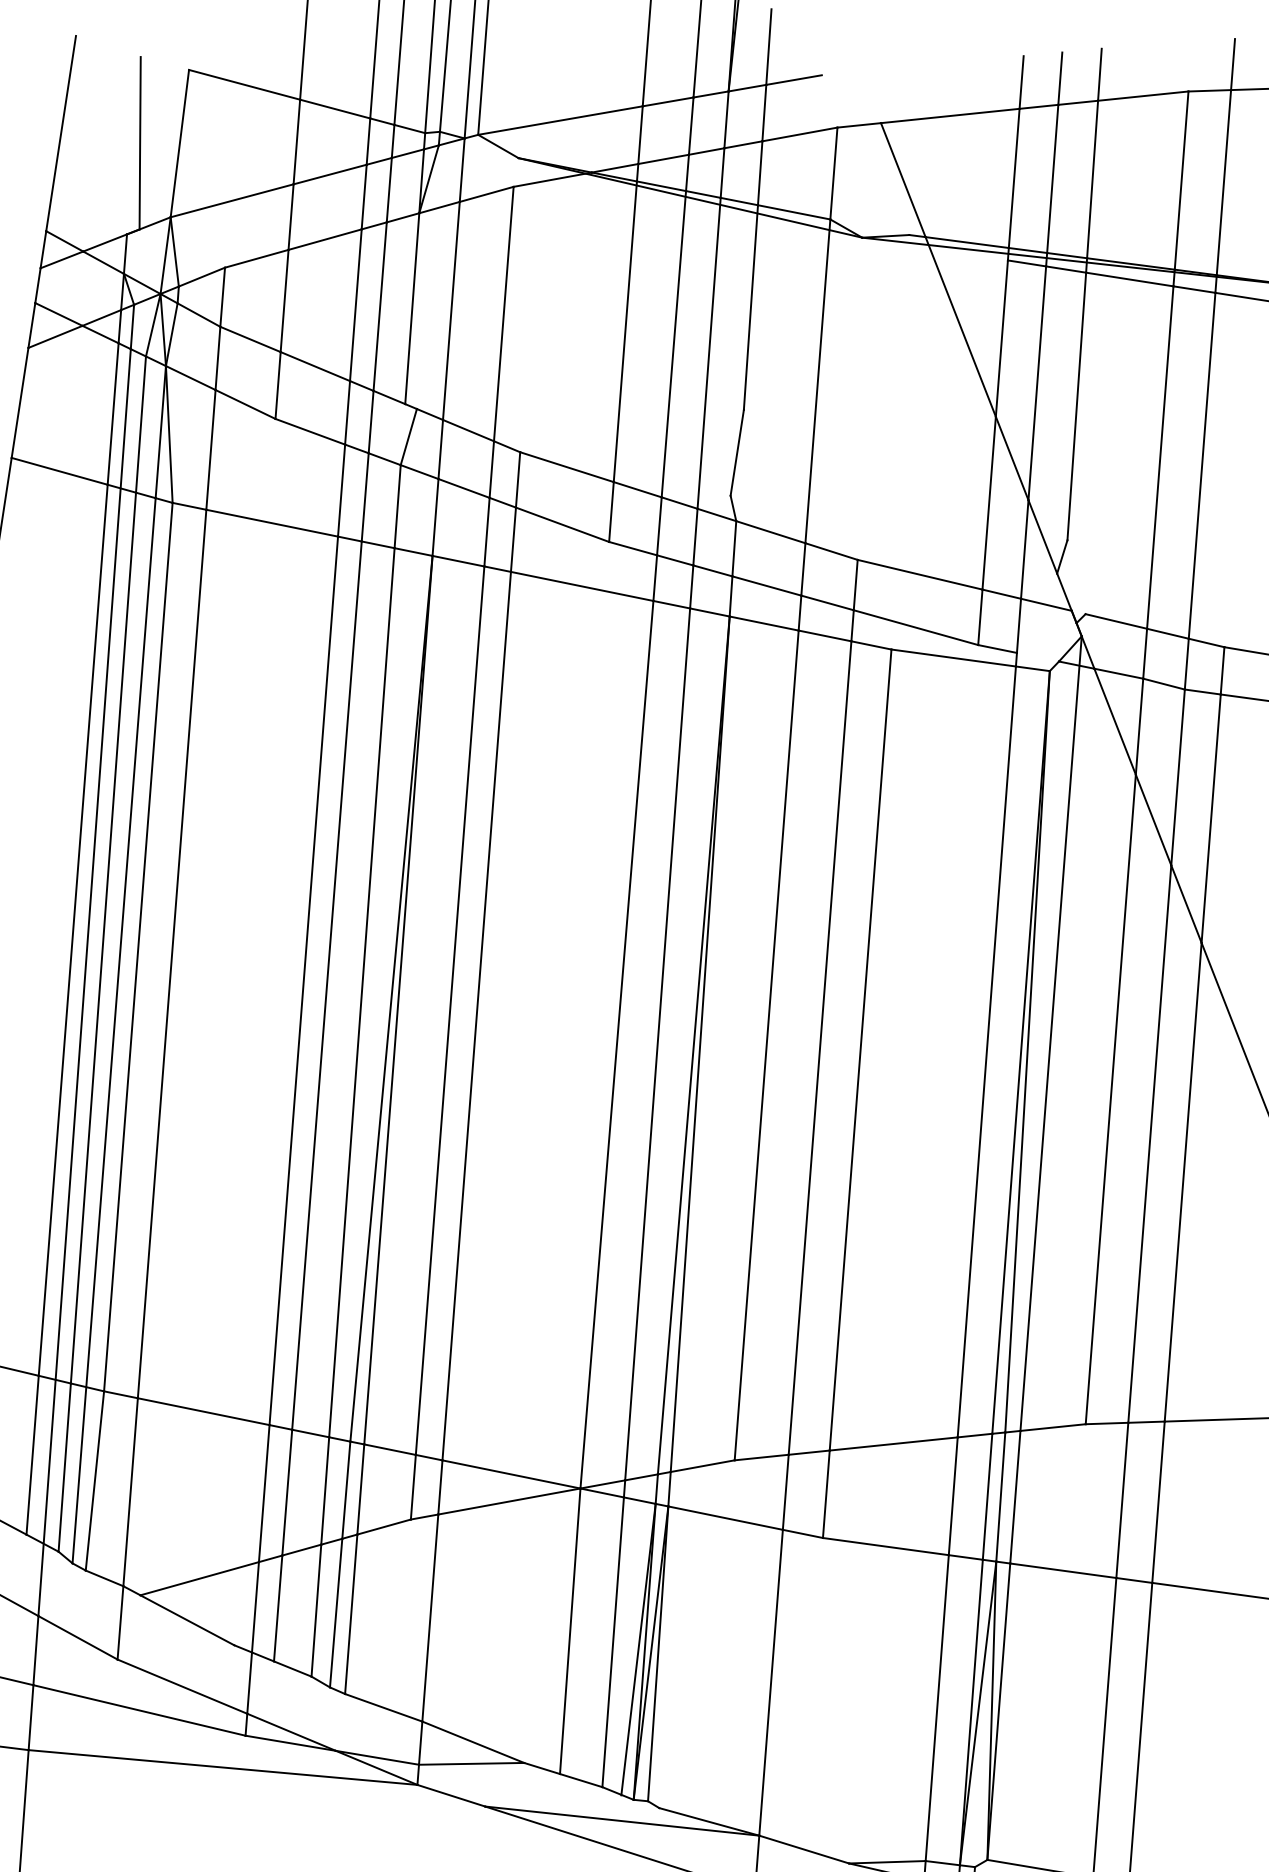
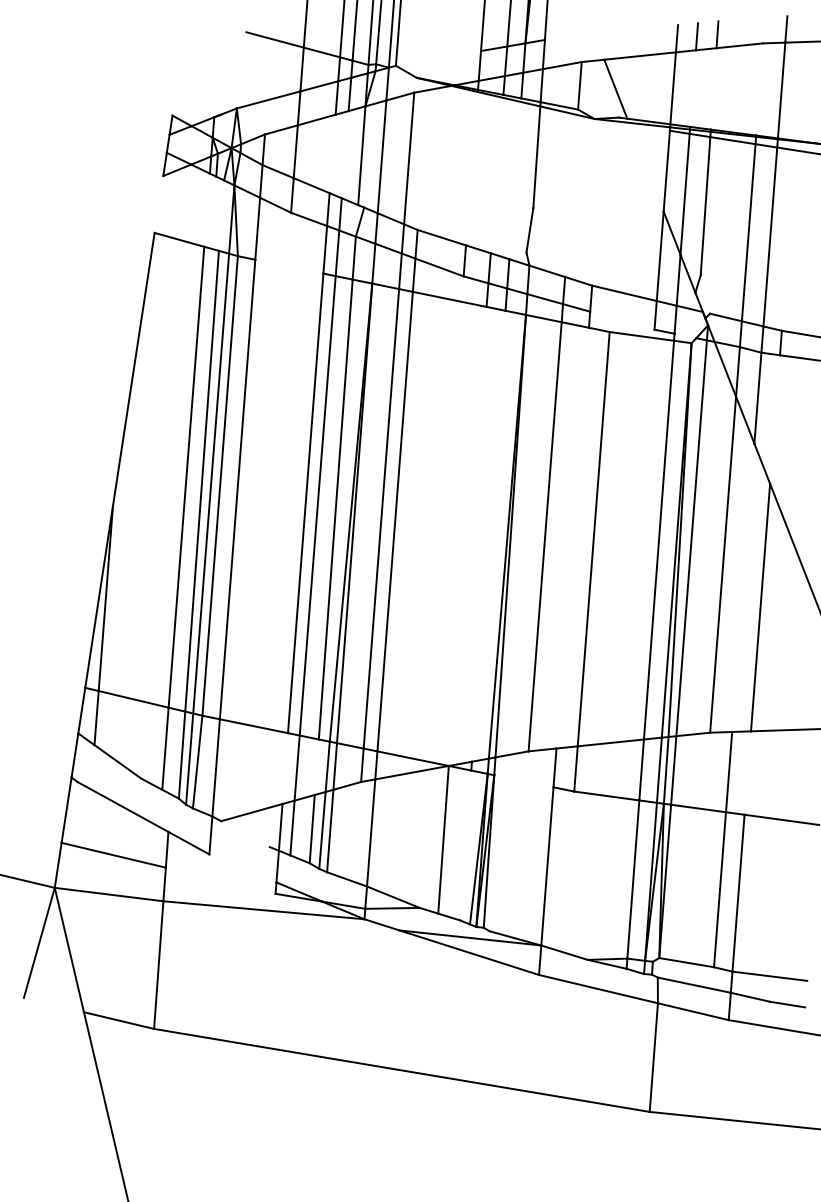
line: (792, 78) -> (558, 36), removed
line: (560, 120) -> (438, 58), removed
line: (59, 132) -> (179, 64), removed
line: (139, 141) -> (220, 69), removed
line: (179, 143) -> (241, 70), removed
line: (1051, 178) -> (692, 88), removed
line: (1092, 178) -> (713, 88), removed
line: (1181, 180) -> (759, 89), removed
line: (355, 304) -> (332, 153), removed
line: (378, 306) -> (344, 154), removed
line: (960, 325) -> (645, 164), removed
line: (626, 331) -> (472, 167), removed
line: (672, 343) -> (496, 173), removed
line: (709, 352) -> (515, 178), removed
line: (817, 381) -> (571, 193), removed
line: (19, 402) -> (158, 204), removed
line: (111, 412) -> (206, 209), removed
line: (140, 424) -> (221, 215), removed
line: (272, 522) -> (289, 266), removed
line: (916, 627) -> (622, 320), removed
line: (1212, 818) -> (775, 419), removed
line: (84, 981) -> (192, 503), removed
line: (616, 1042) -> (467, 535), removed
line: (657, 1042) -> (488, 535), removed
line: (819, 1046) -> (572, 537), removed
line: (1150, 1143) -> (743, 587), removed
line: (324, 1491) -> (316, 767), removed
line: (264, 1493) -> (285, 768), removed
line: (1157, 1501) -> (747, 772), removed
line: (724, 1518) -> (523, 781), removed
line: (187, 1621) -> (245, 834), removed
line: (612, 1642) -> (465, 845), removed
line: (181, 1686) -> (242, 868), removed
line: (139, 1709) -> (220, 880), removed

